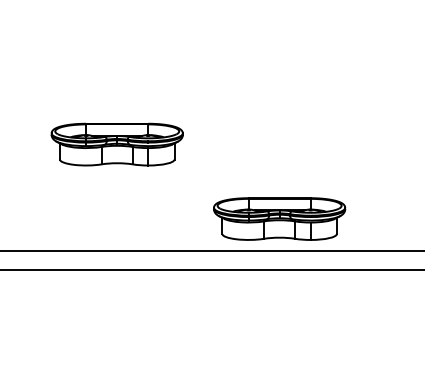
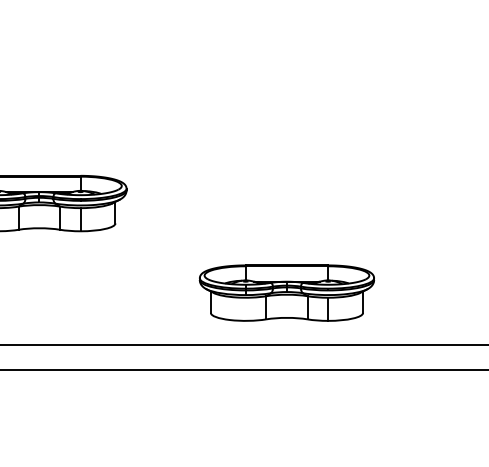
part: (279, 218) -> (286, 292), moved

